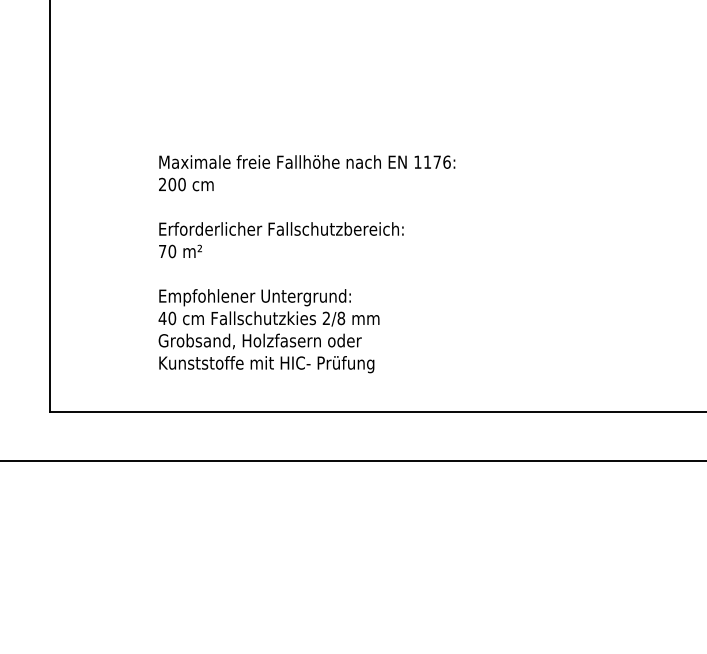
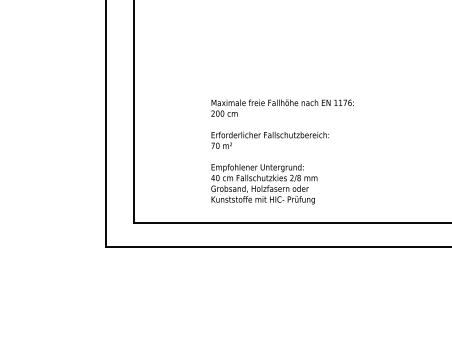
part: (306, 236) -> (282, 138), moved

